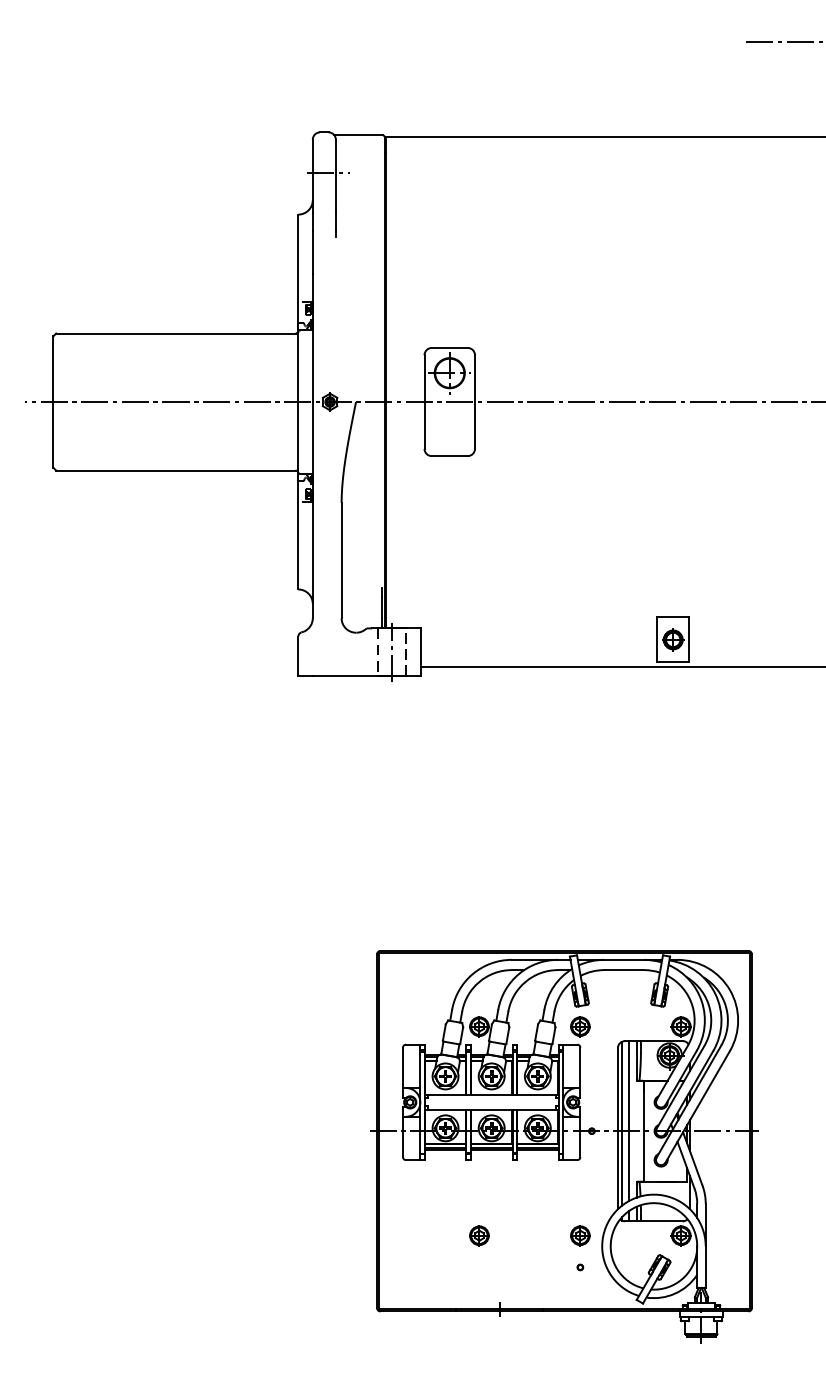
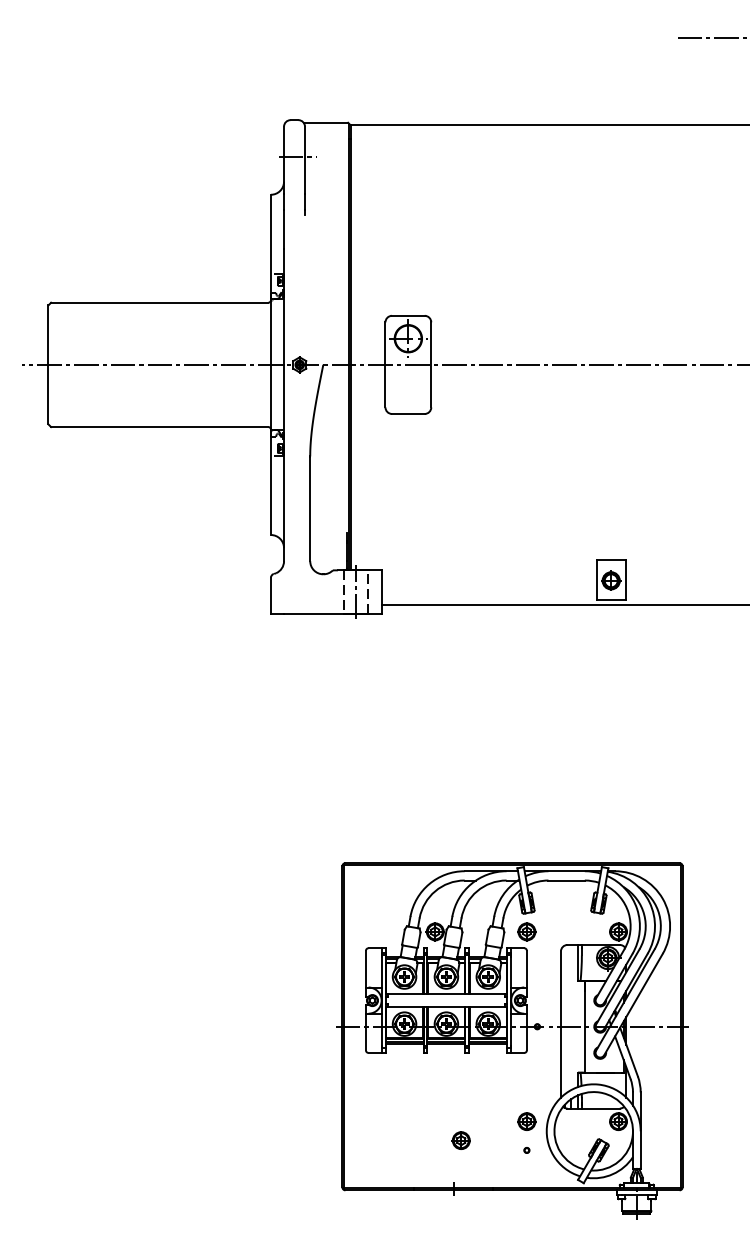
line: (629, 1119) -> (571, 1016), removed
line: (621, 1123) -> (564, 1019), removed
part: (478, 1235) -> (460, 1140), moved

